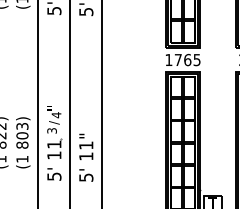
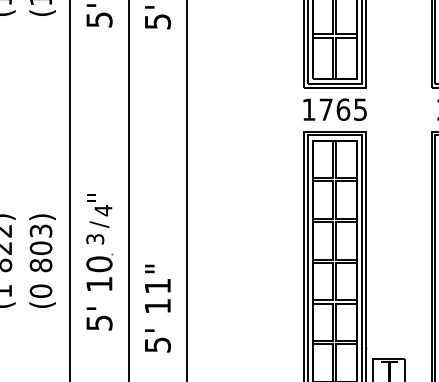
text: (54, 144) -> (99, 264), 11 -> 10
text: (86, 157) -> (158, 308), moved
text: (22, 158) -> (41, 289), (1 -> (0

